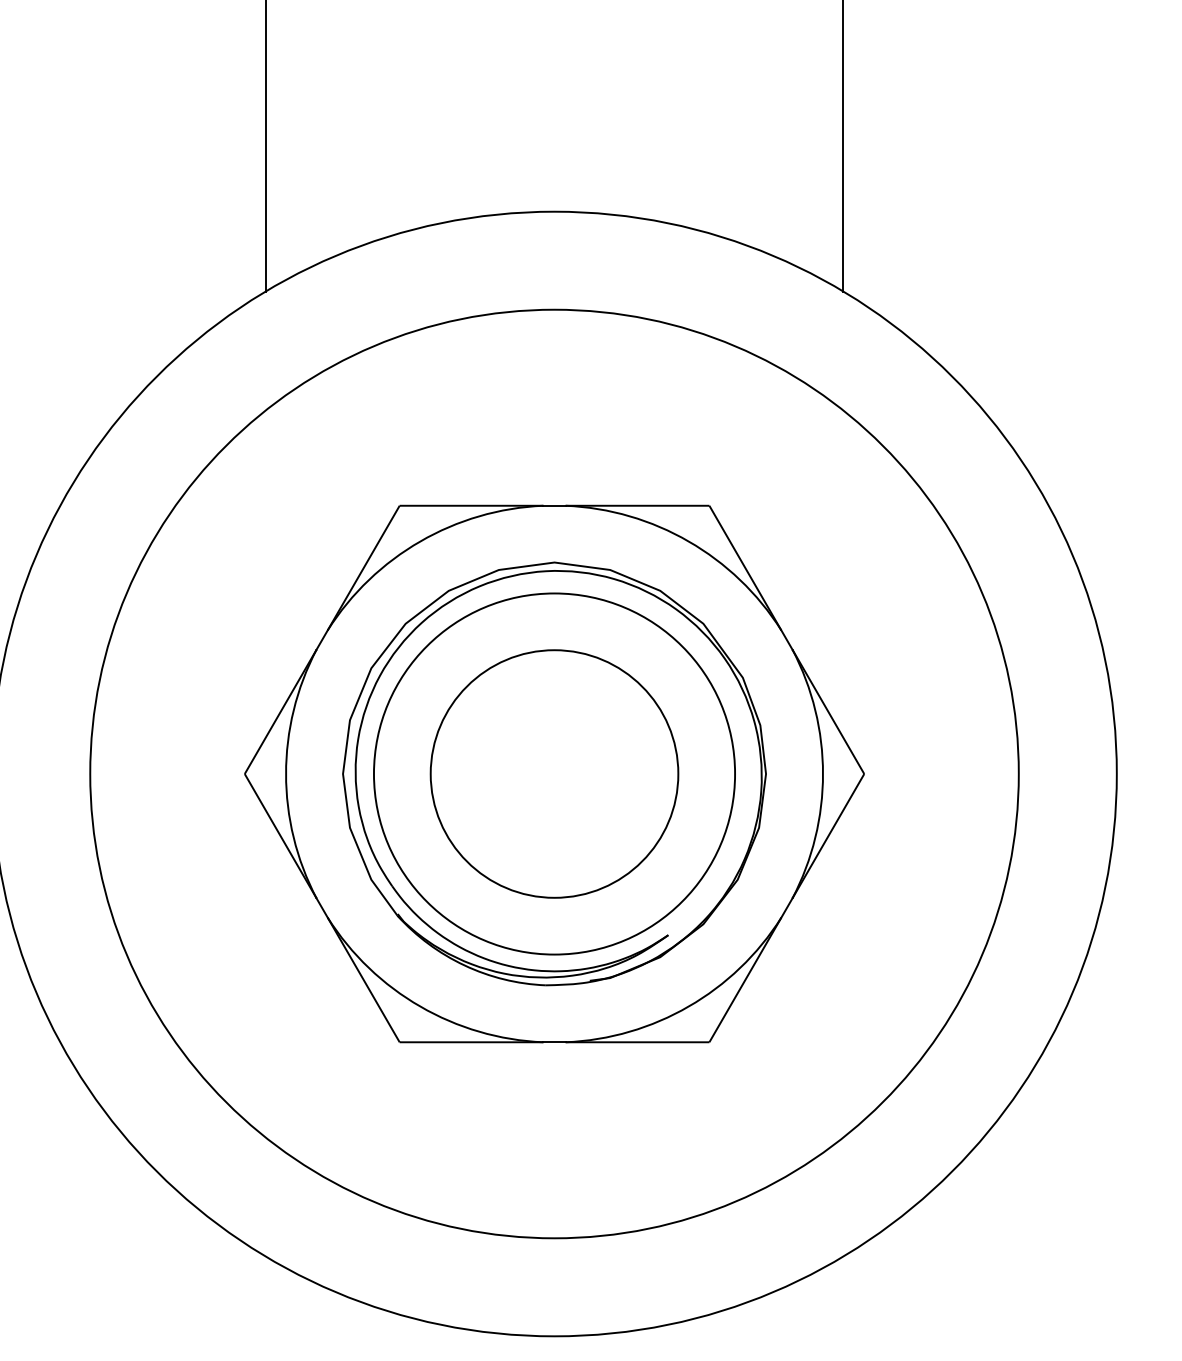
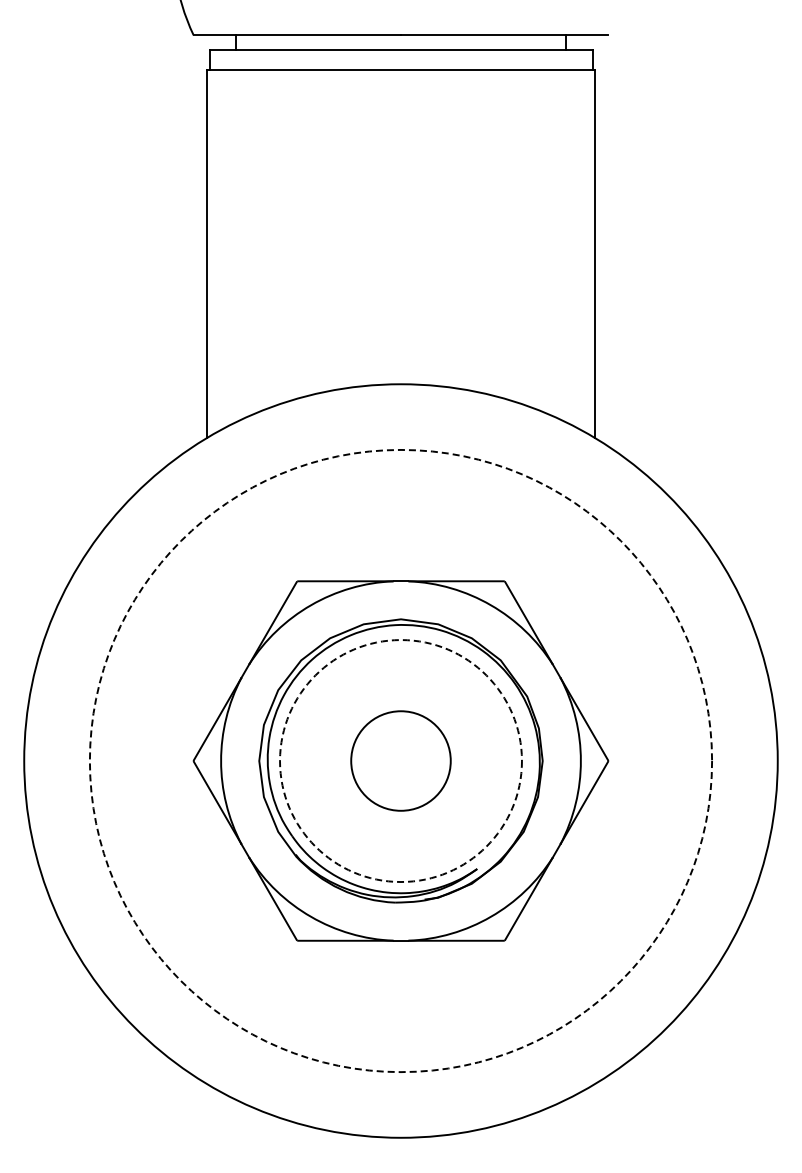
circle: (553, 773) -> (400, 760), size x0.6
circle: (553, 773) -> (400, 760), solid -> dashed
circle: (553, 774) -> (400, 761), solid -> dashed

